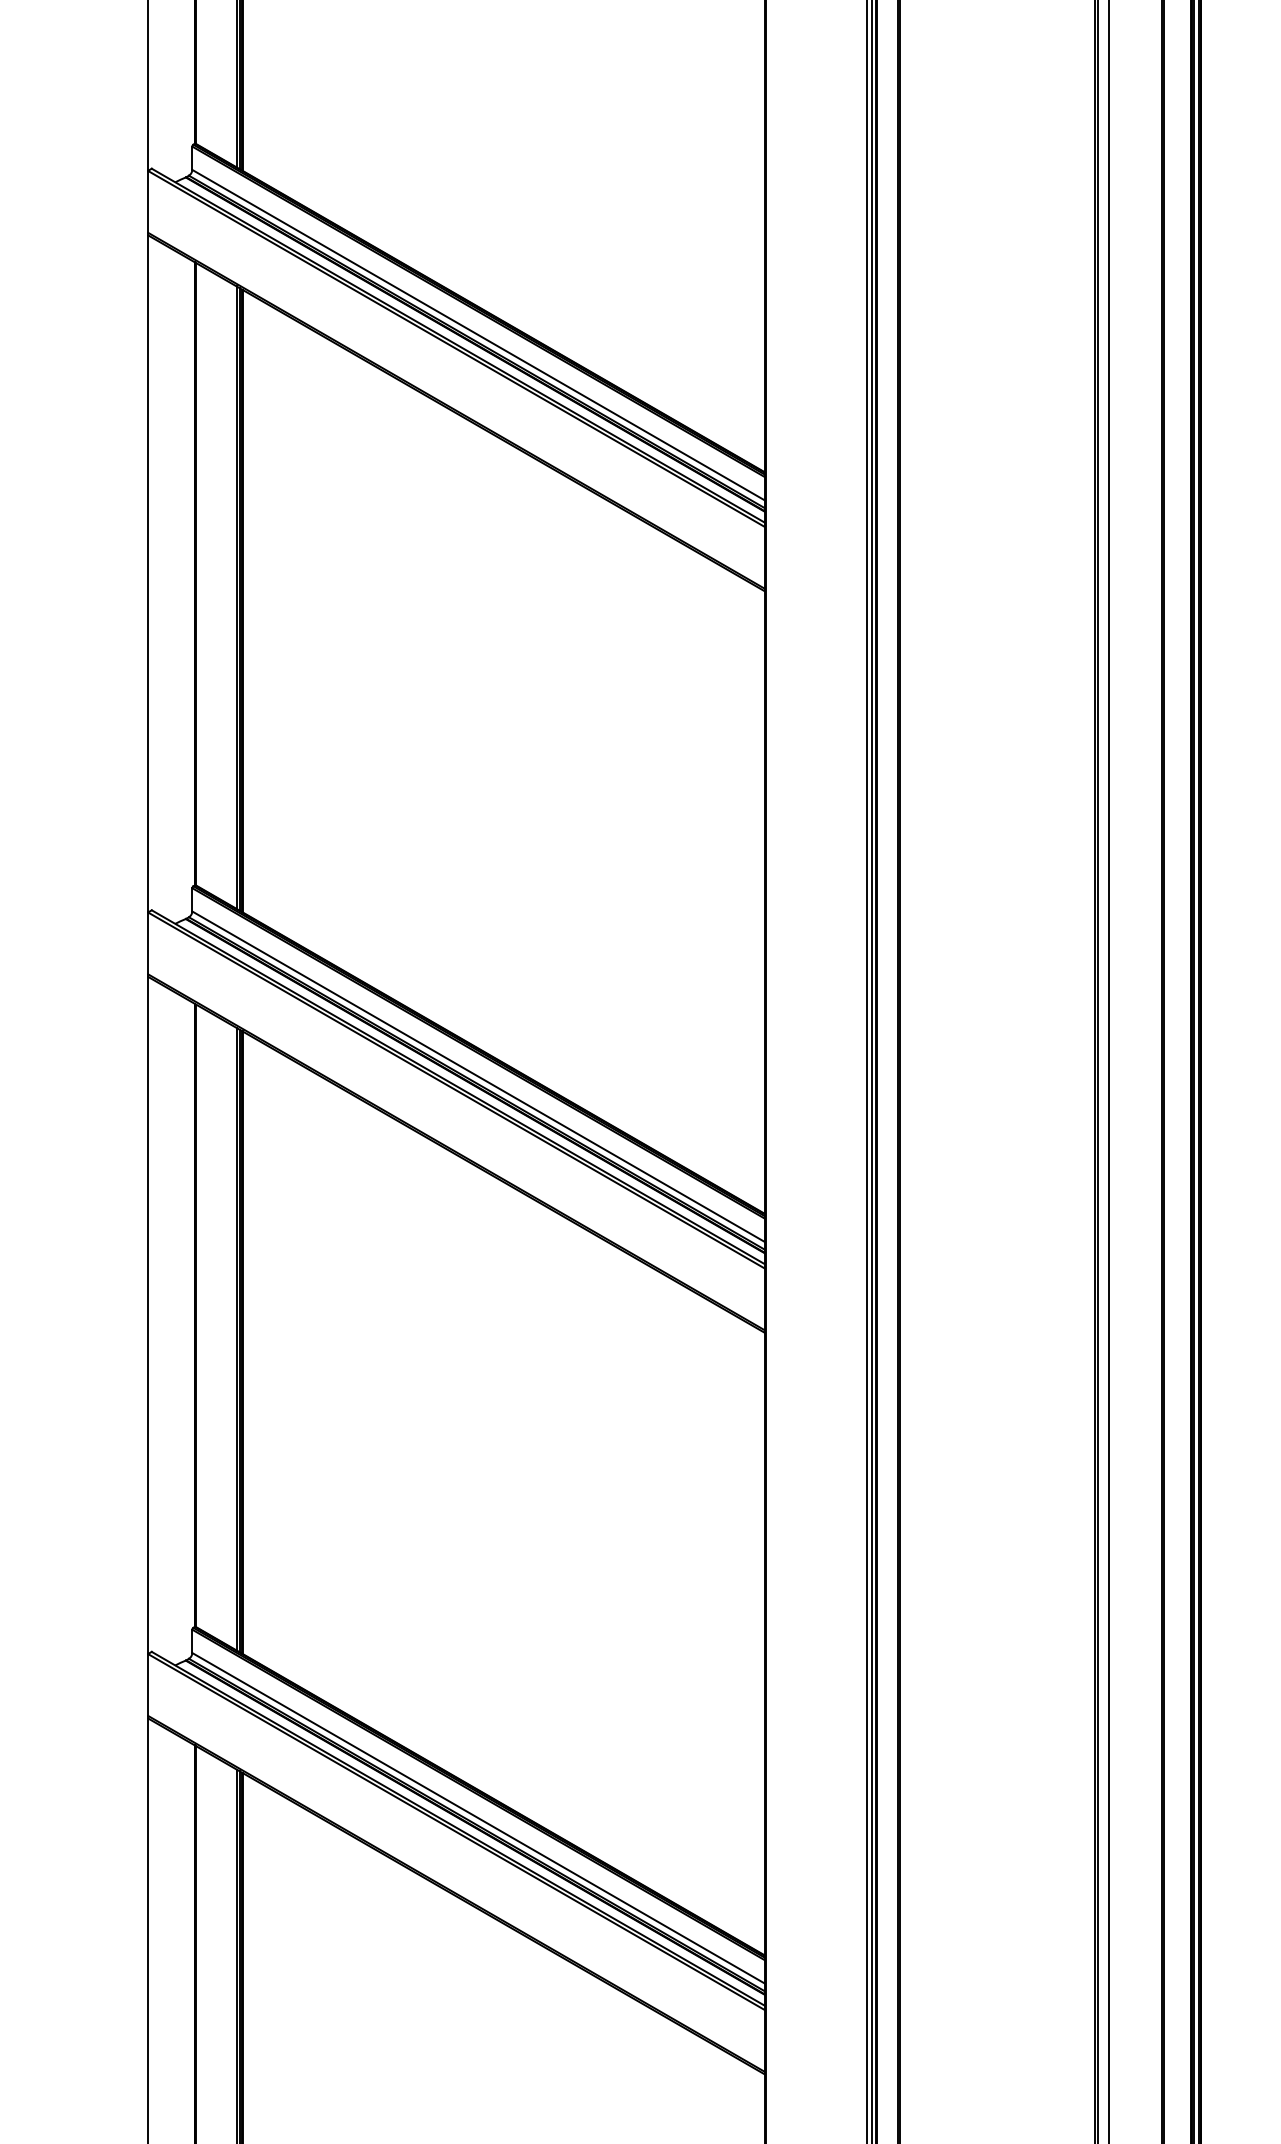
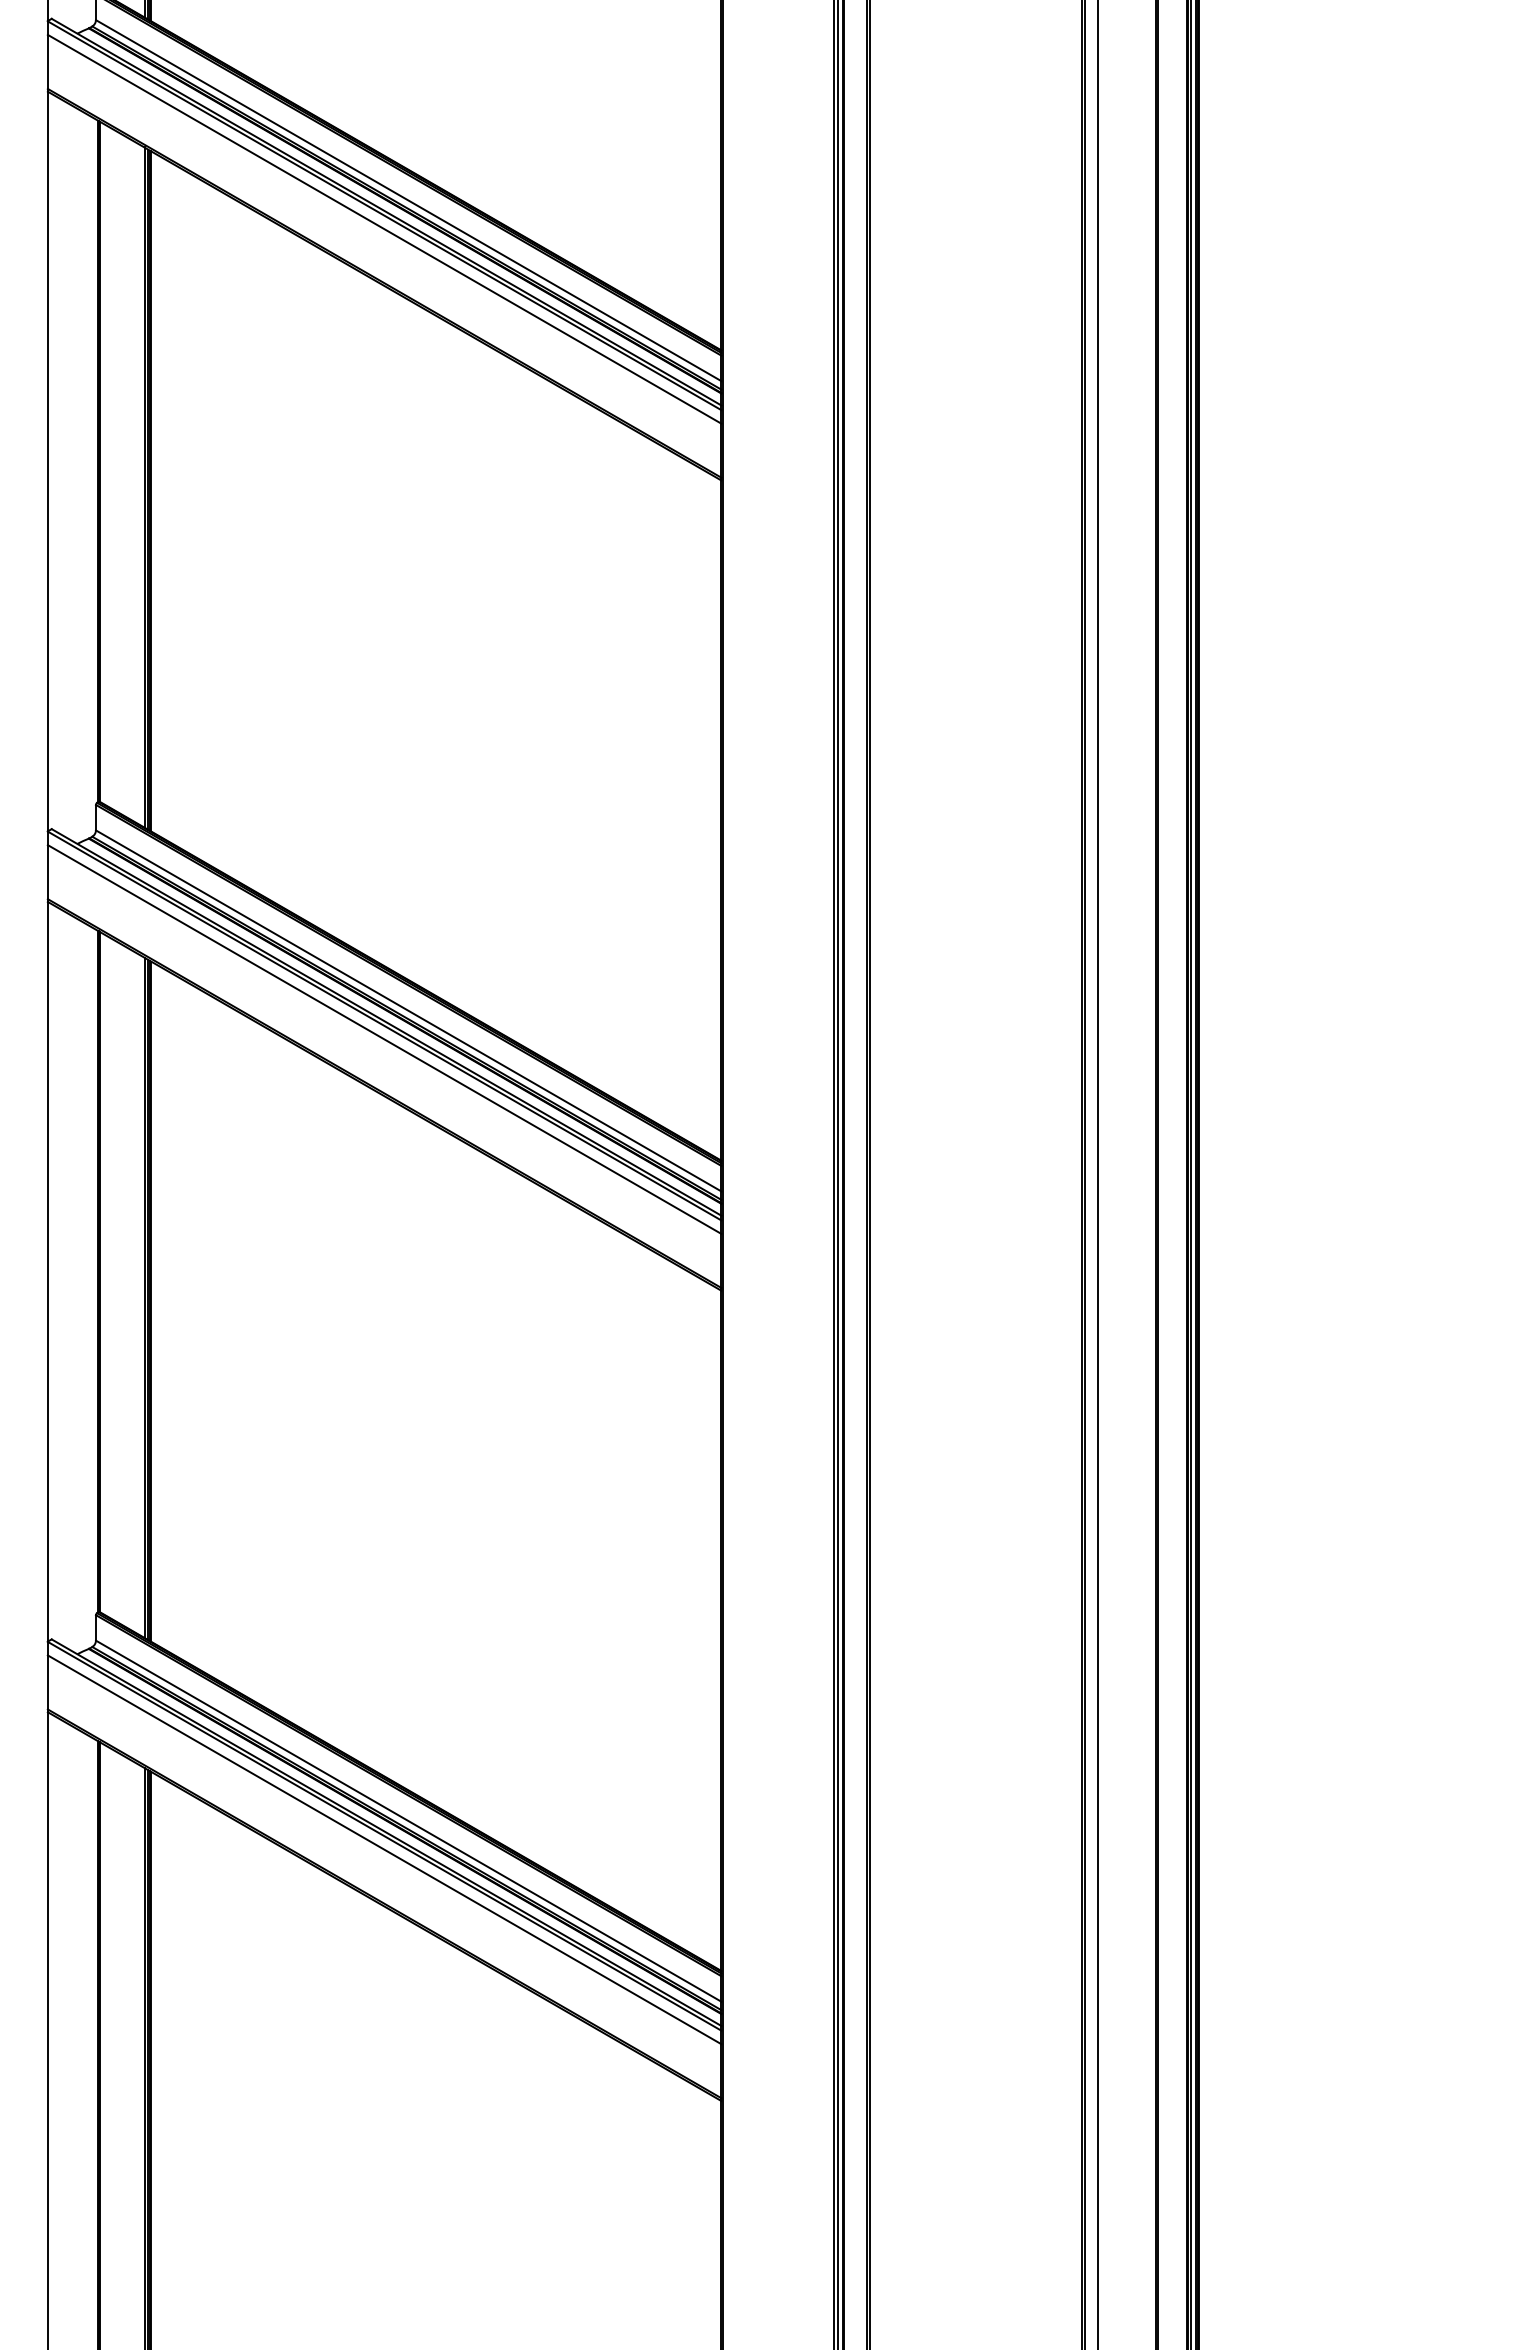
line: (456, 360) -> (384, 228), added
line: (456, 1102) -> (384, 1039), added
line: (456, 1844) -> (384, 1849), added

